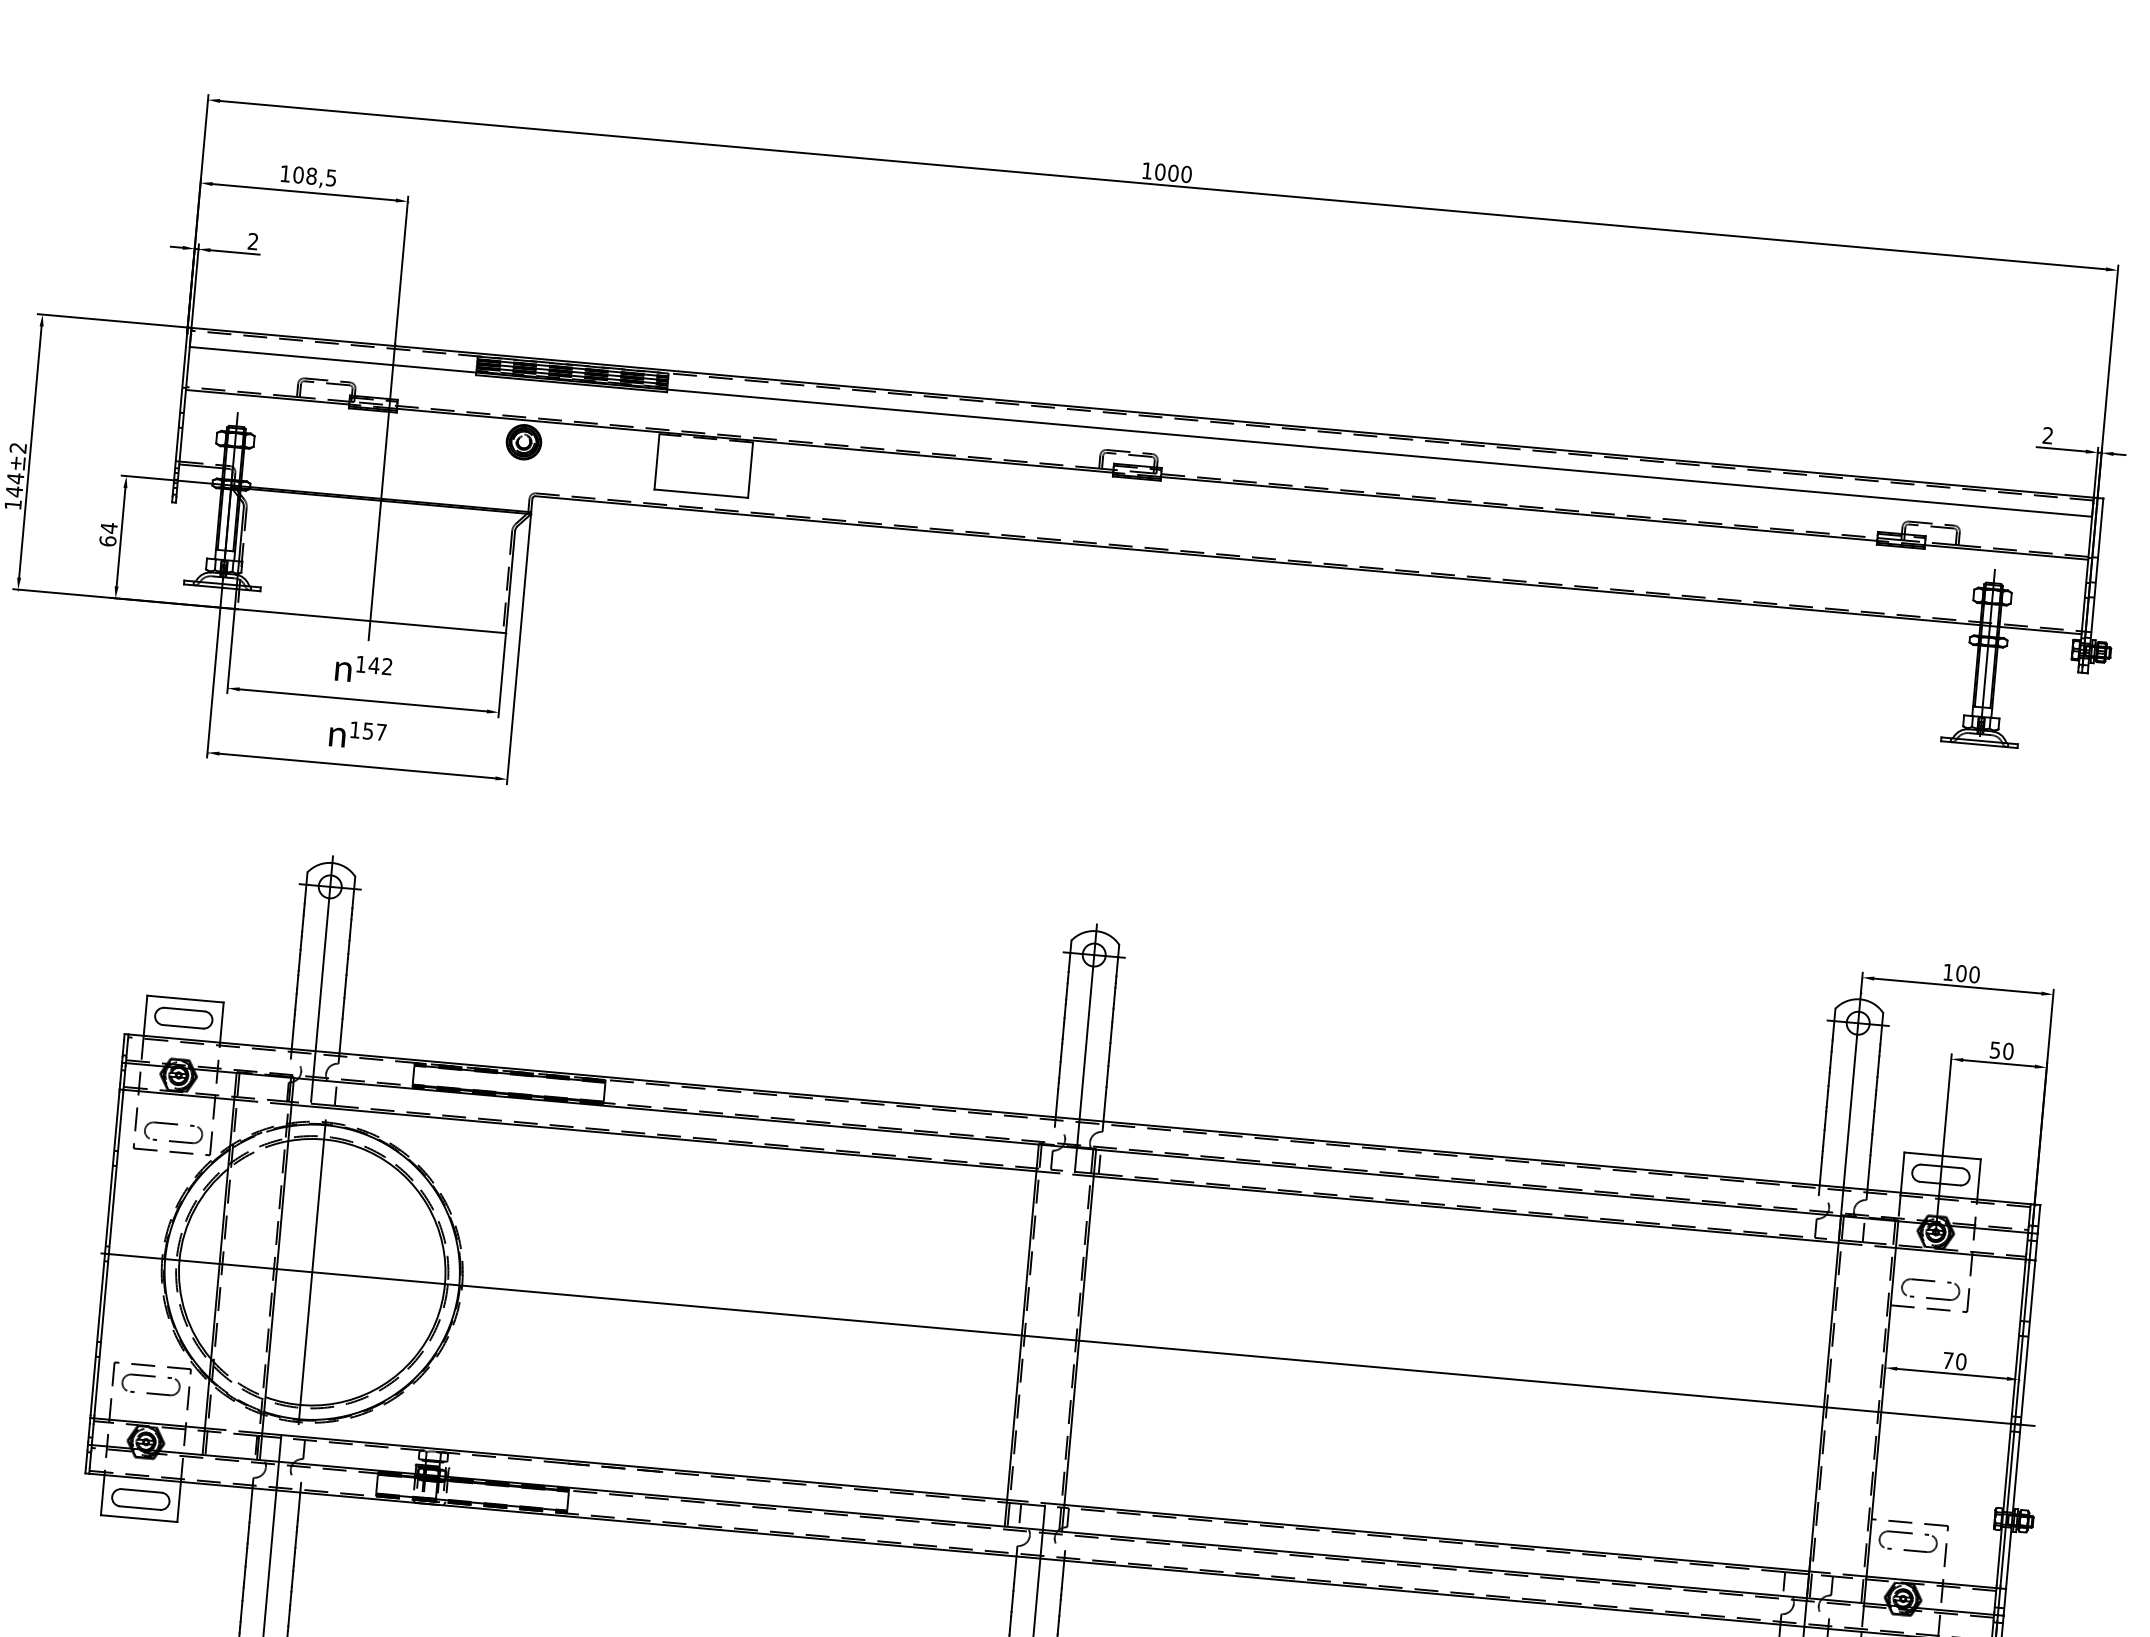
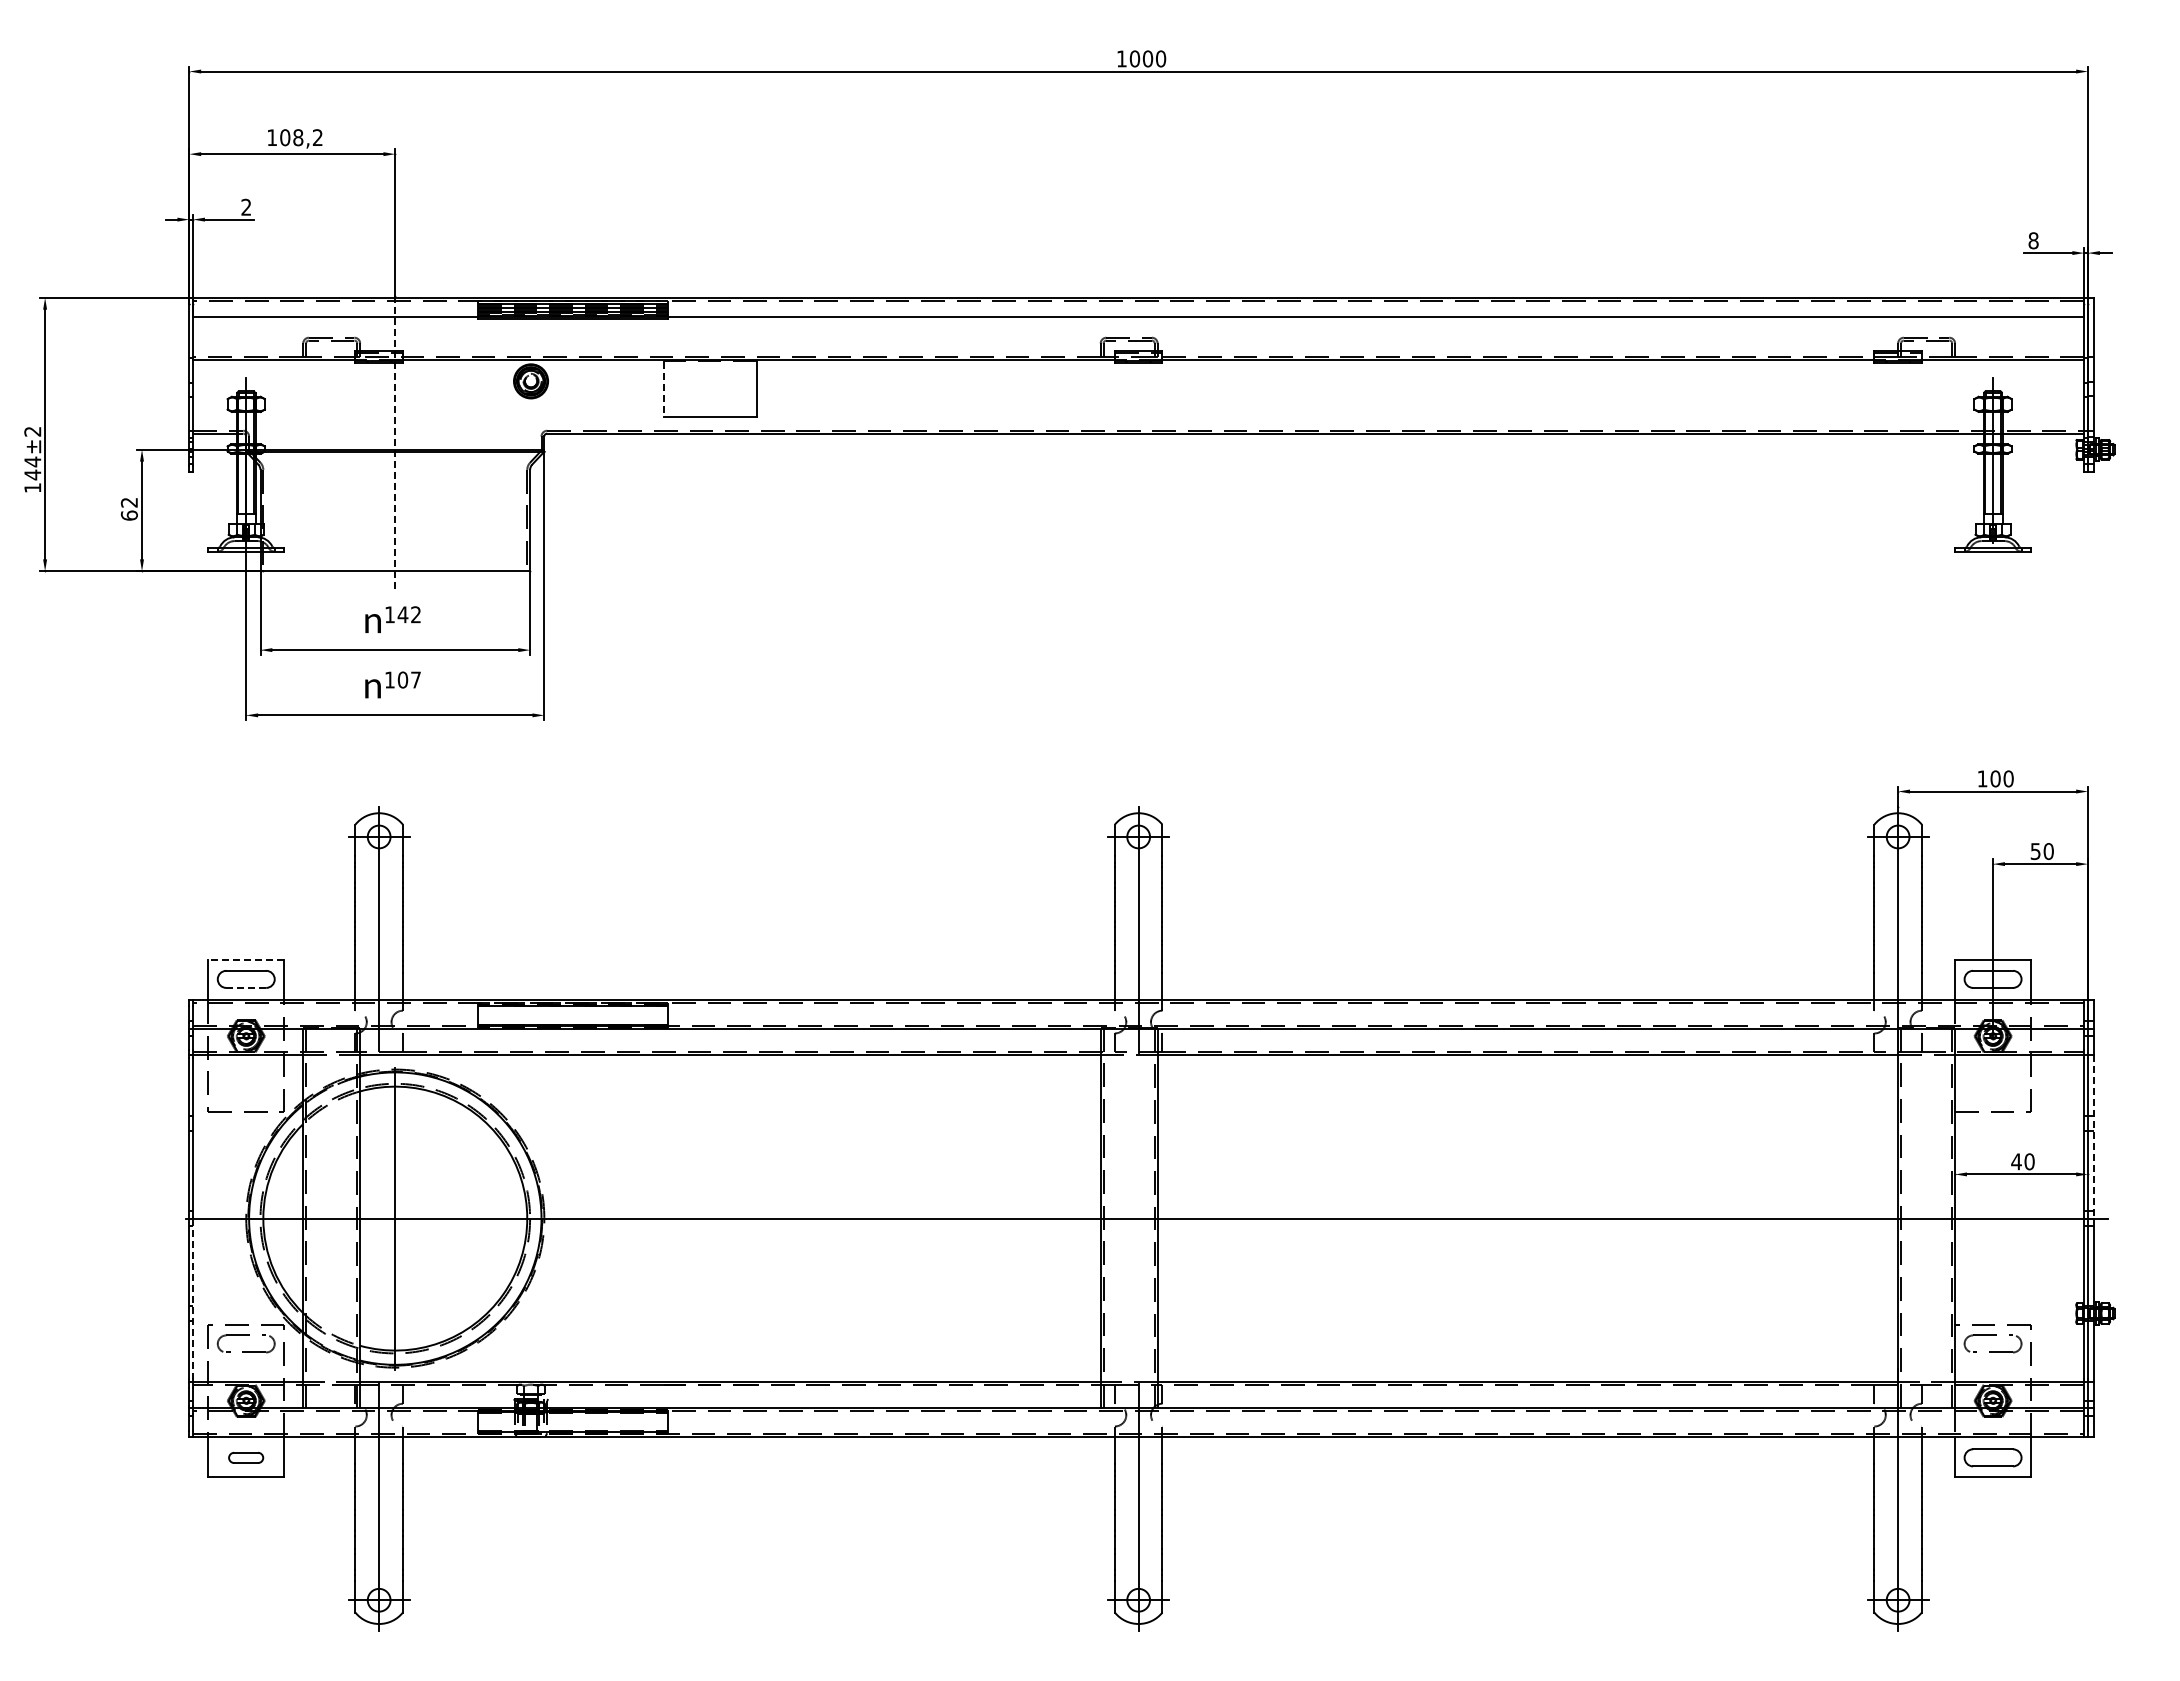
text: (331, 177) -> (317, 137), 108,5 -> 108,2
text: (2047, 435) -> (2033, 240), 2 -> 8
line: (656, 462) -> (663, 389), solid -> dashed
line: (382, 492) -> (395, 443), solid -> dashed
text: (108, 527) -> (128, 502), 64 -> 62
text: (367, 730) -> (402, 679), 157 -> 107
line: (185, 999) -> (246, 960), solid -> dashed
line: (183, 1026) -> (246, 987), solid -> dashed
part: (173, 1124) -> (245, 1085), removed
part: (1930, 1281) -> (1992, 1085), removed
line: (101, 1335) -> (193, 1299), solid -> dashed
line: (2027, 1343) -> (2093, 1137), solid -> dashed
text: (1948, 1360) -> (2016, 1161), 70 -> 40
part: (140, 1499) -> (245, 1457), size x0.6

